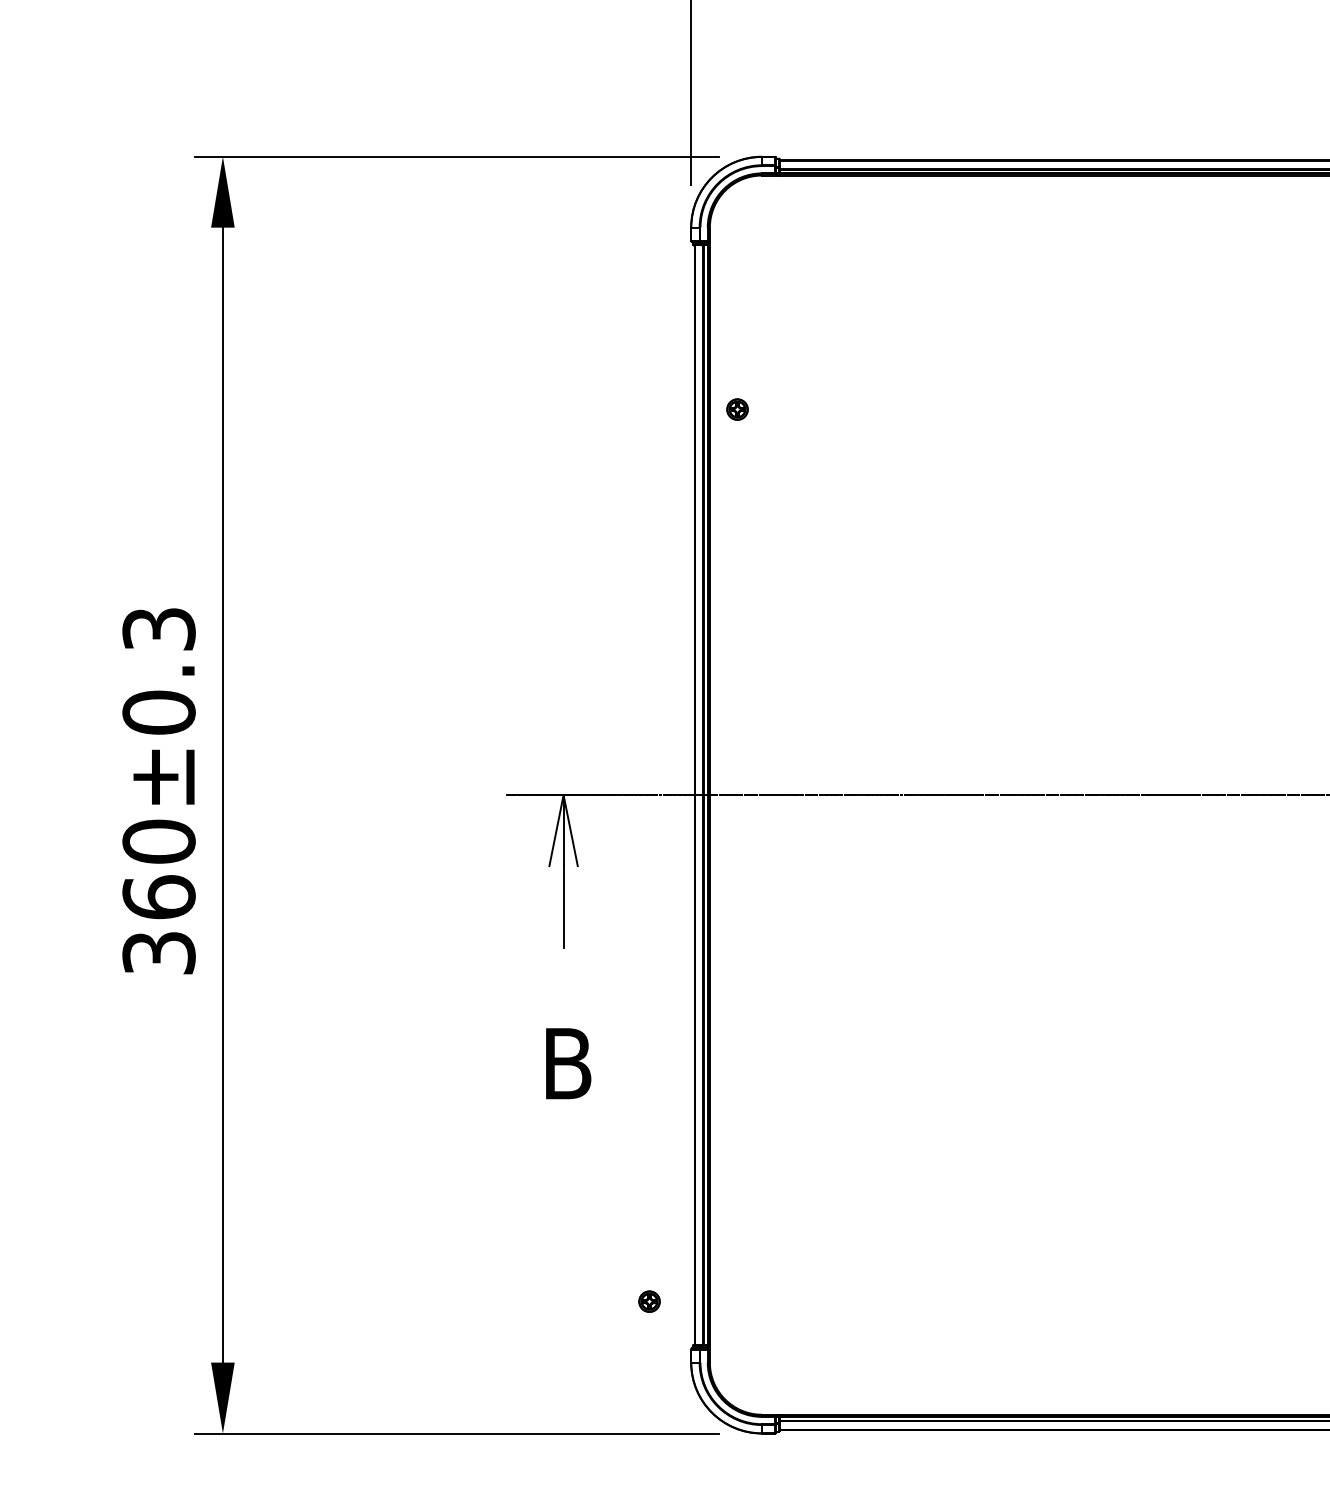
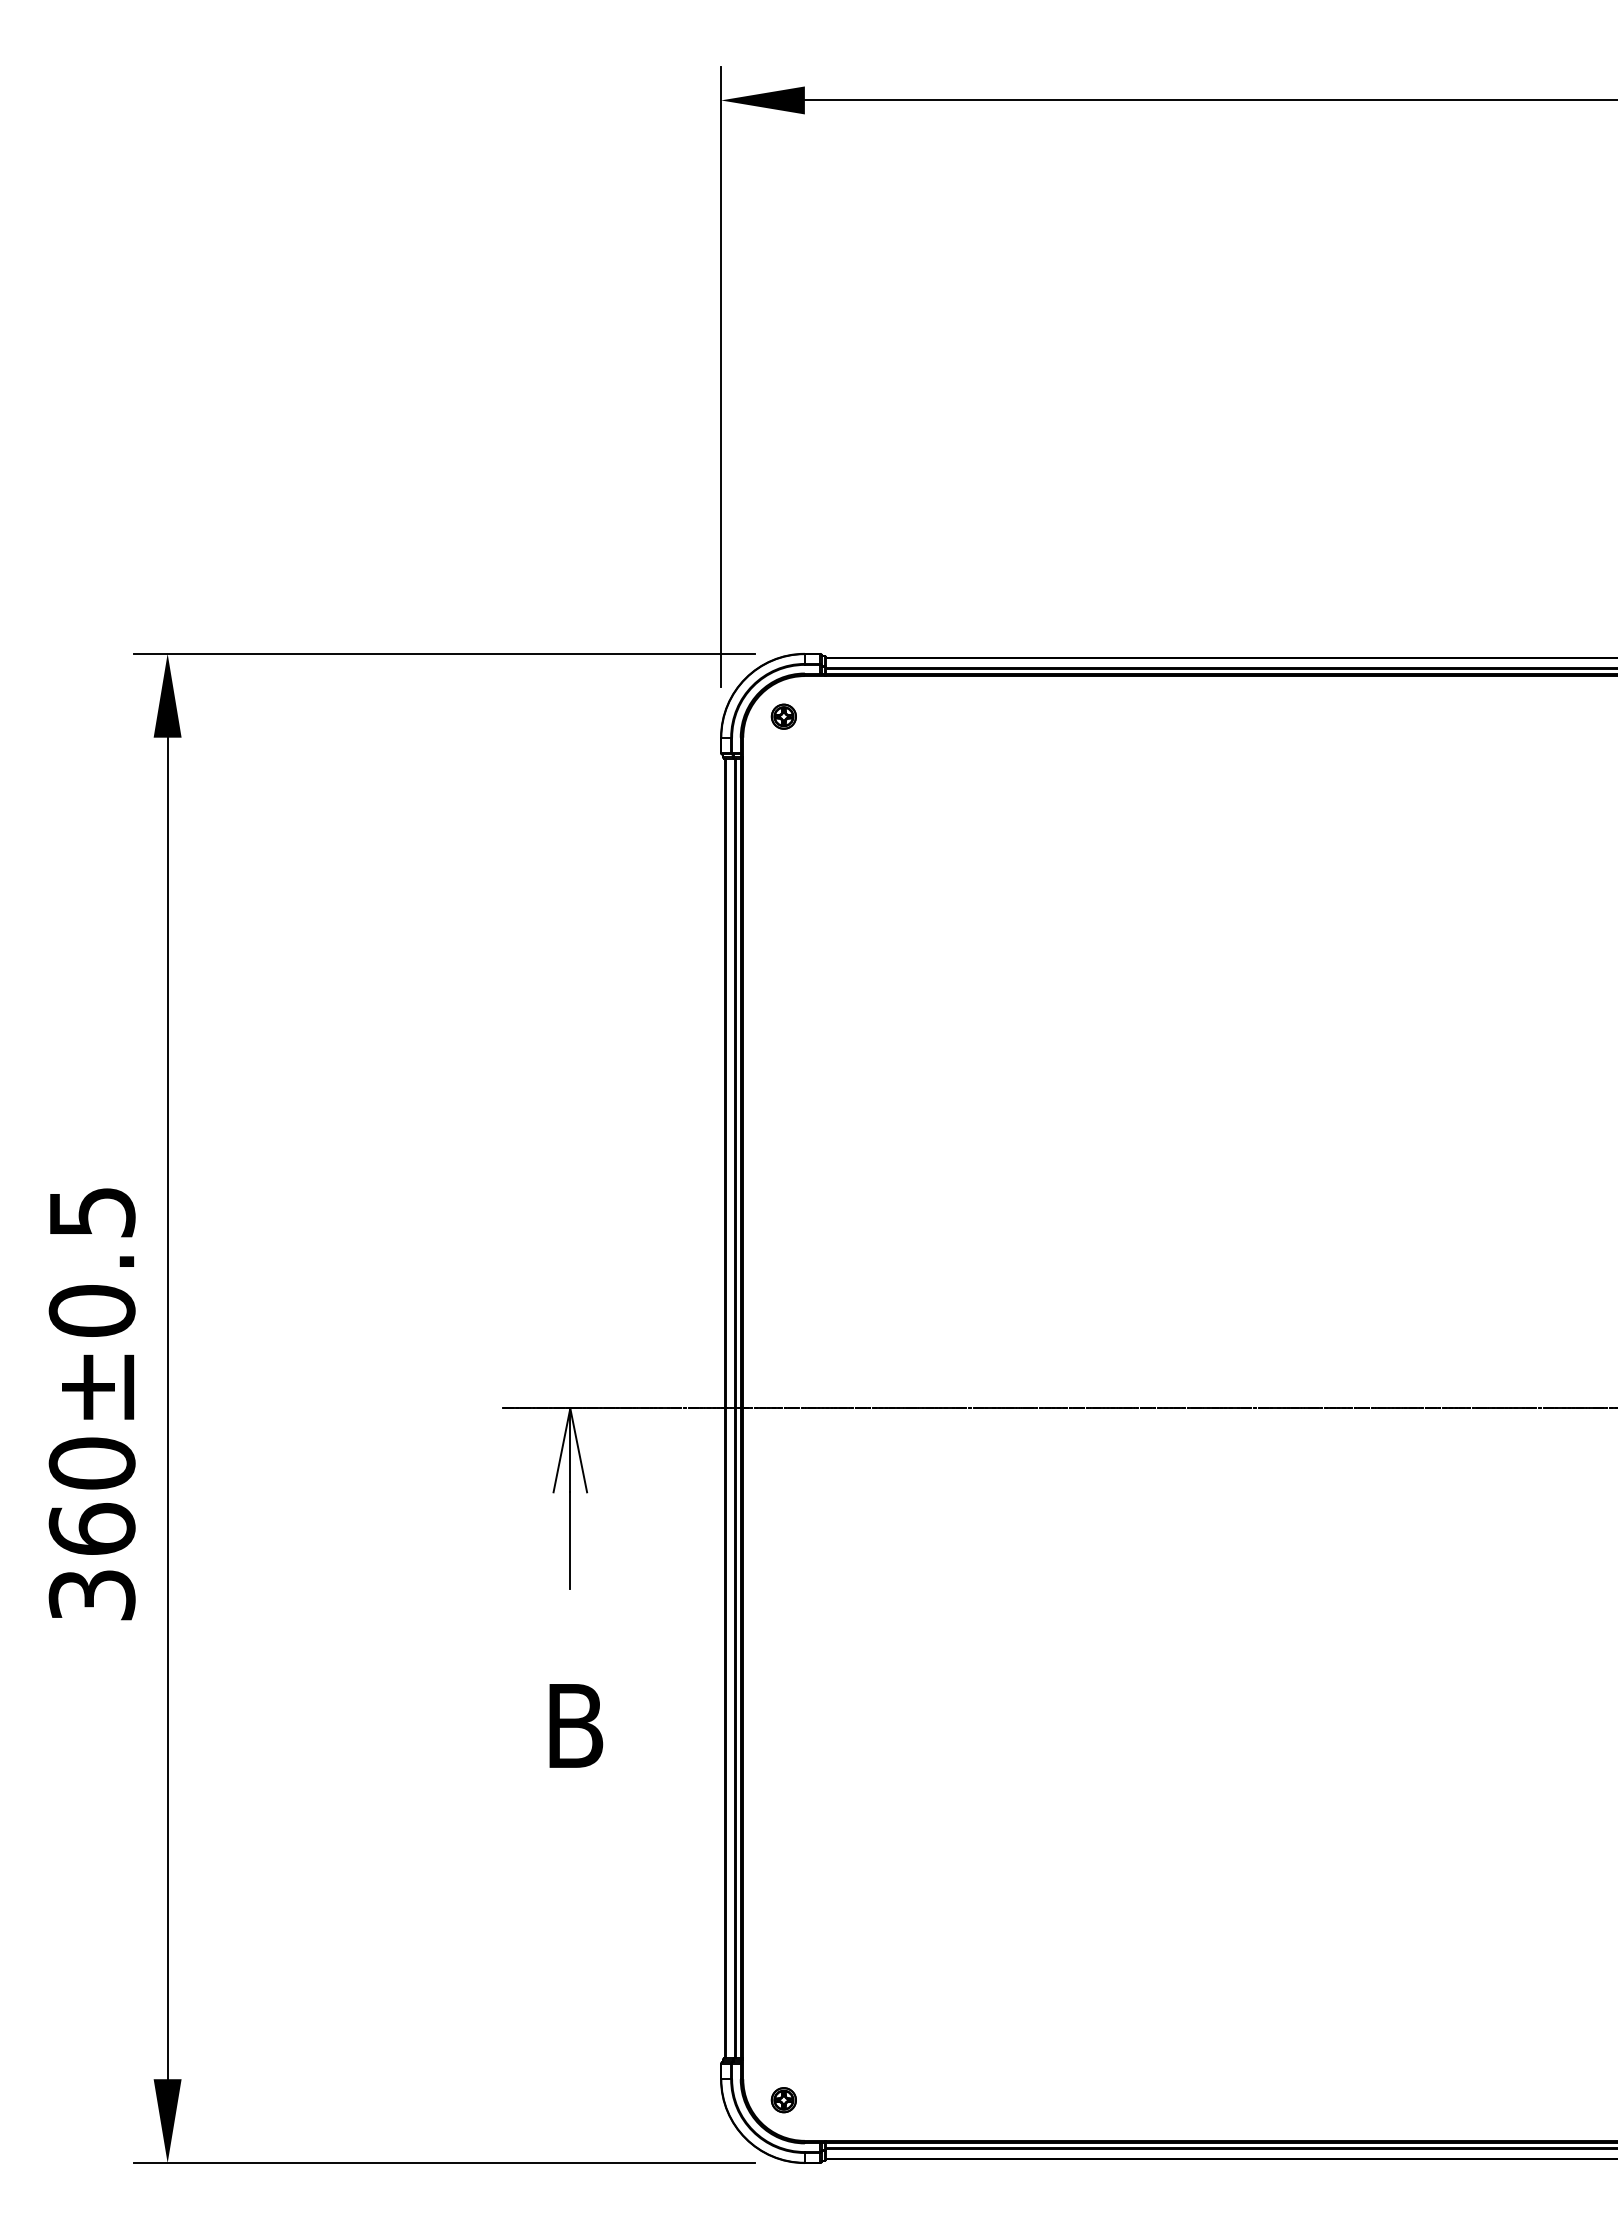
part: (737, 409) -> (783, 716), moved
text: (158, 629) -> (91, 1212), 360±0.3 -> 360±0.5
part: (649, 1301) -> (783, 2100), moved

